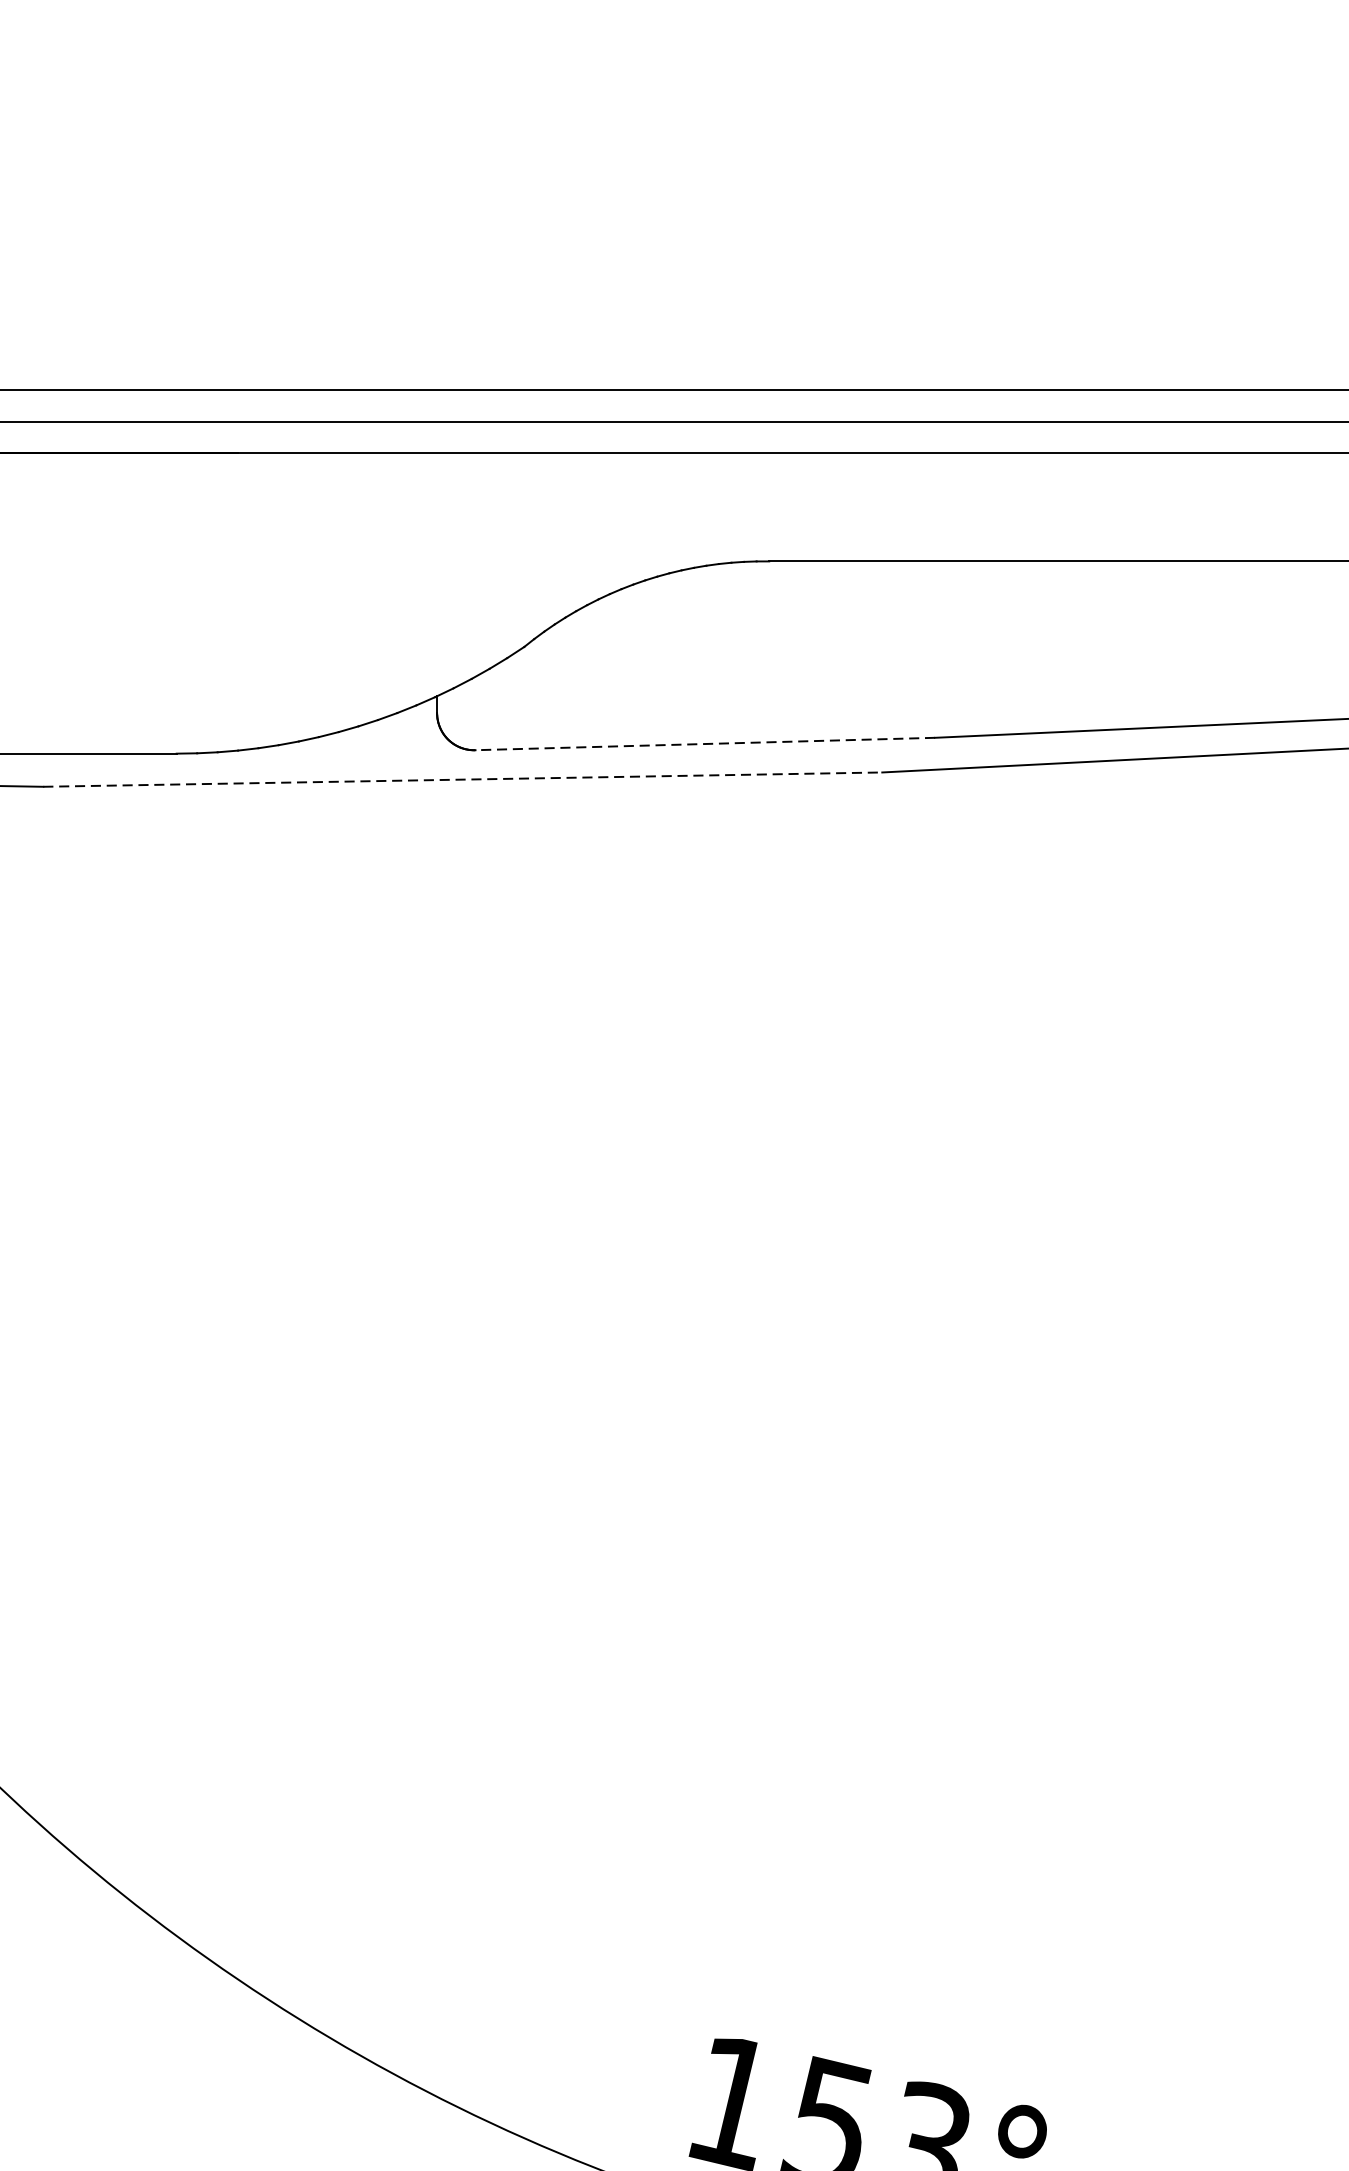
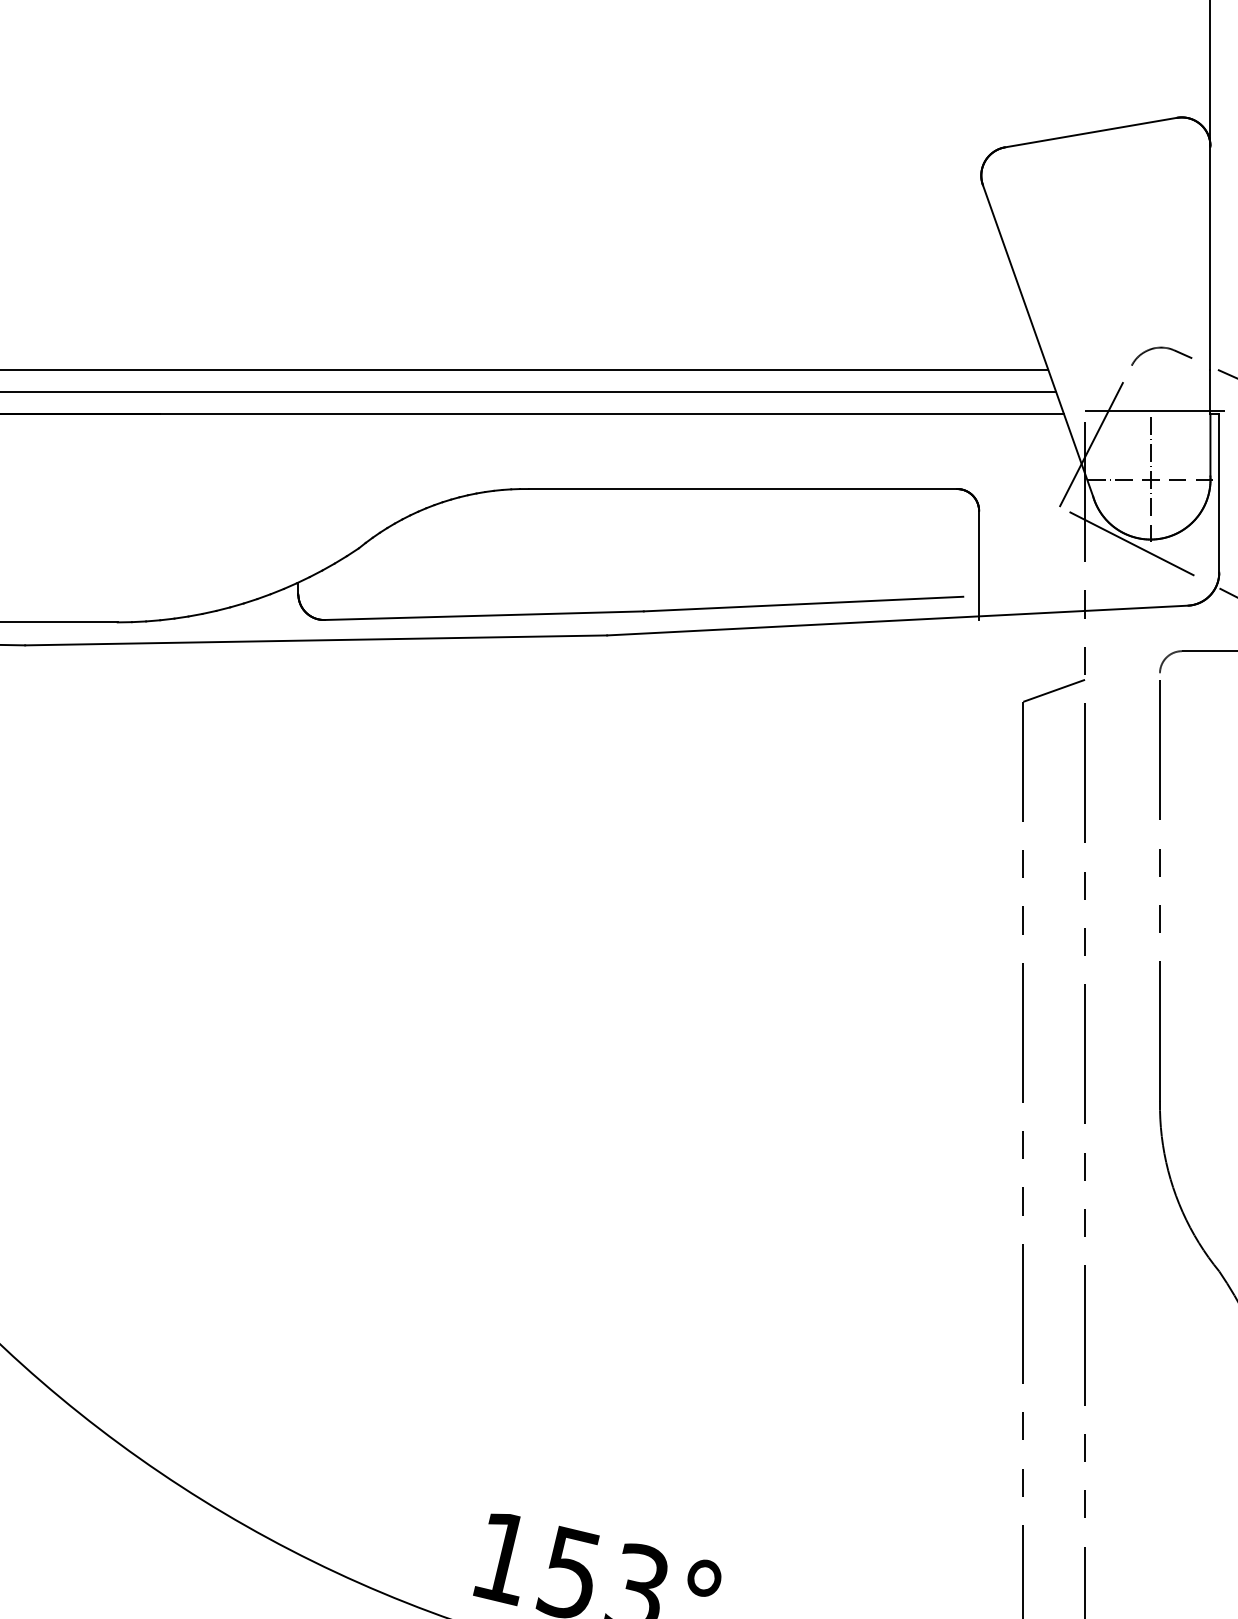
line: (703, 743) -> (483, 615), dashed -> solid
line: (463, 779) -> (316, 640), dashed -> solid

